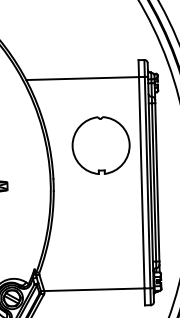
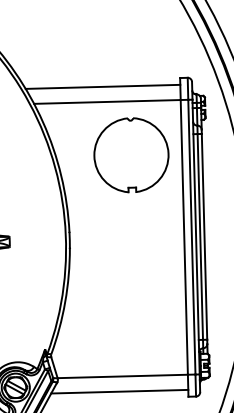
line: (78, 66) -> (102, 86), added
part: (100, 145) -> (130, 155), moved
line: (91, 301) -> (118, 391), added

